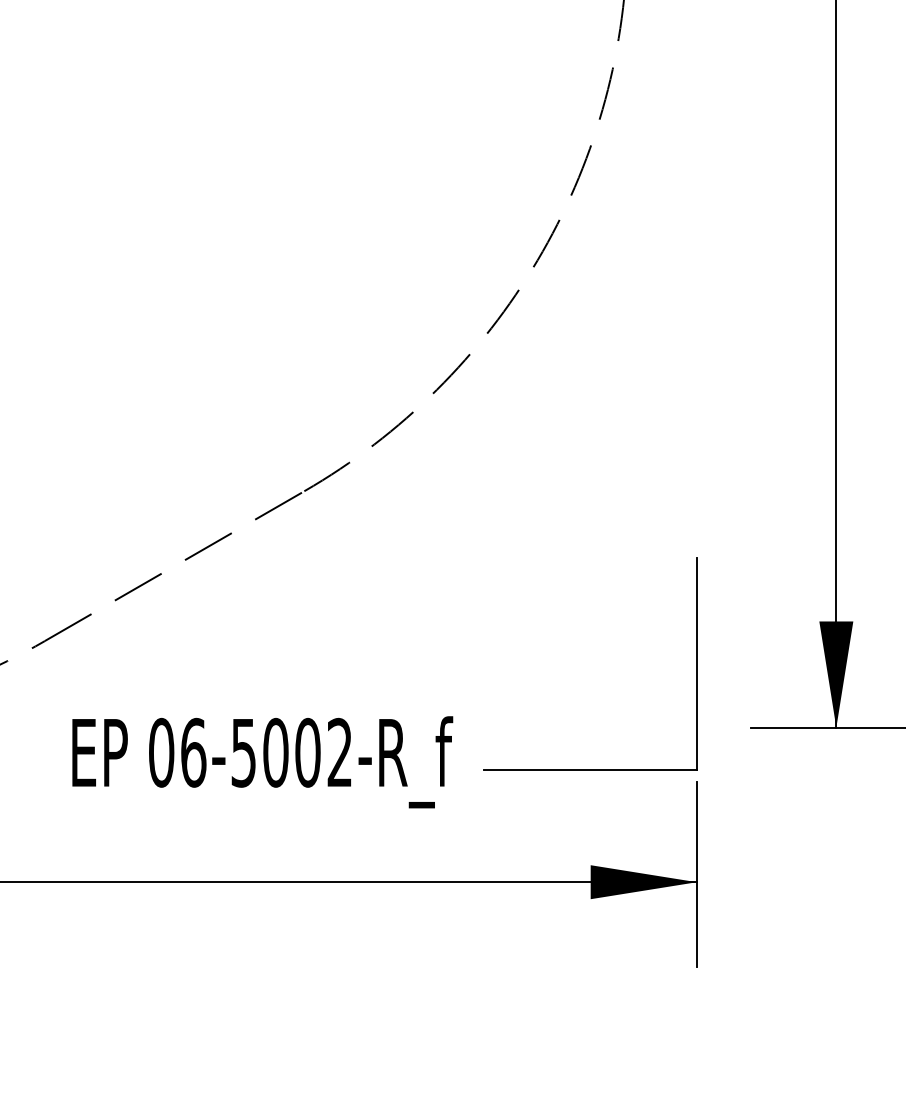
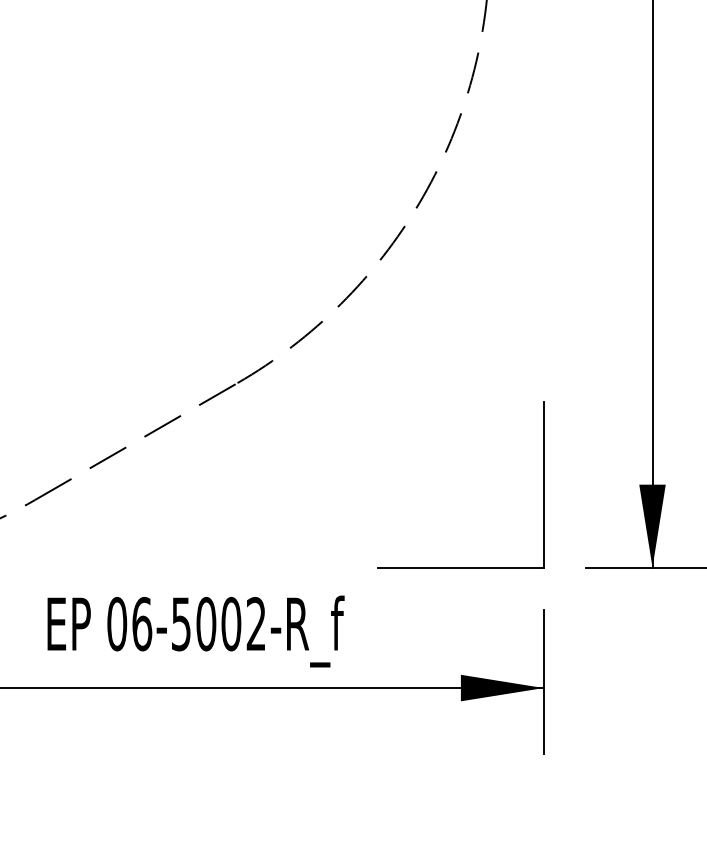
part: (696, 663) -> (543, 484), moved
text: (261, 762) -> (195, 631), moved

